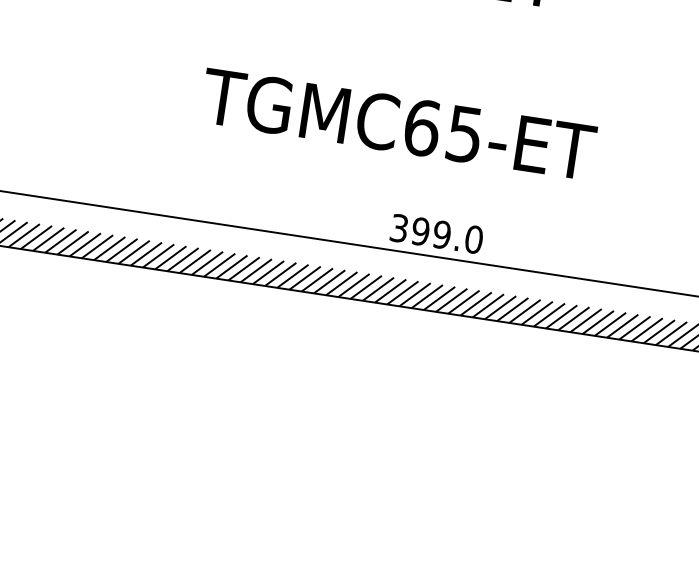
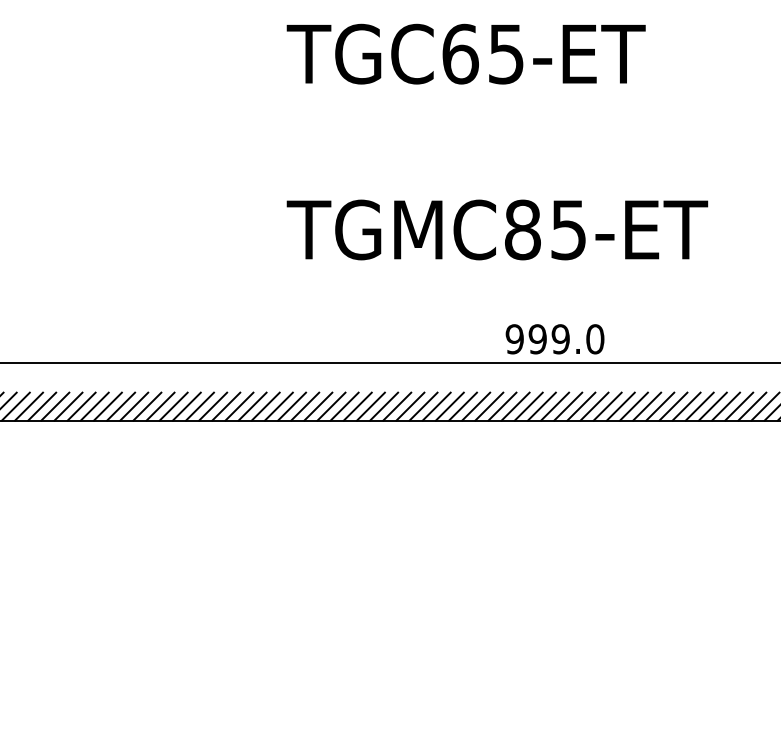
text: (422, 127) -> (523, 229), TGMC65-ET -> TGMC85-ET
text: (399, 228) -> (514, 339), 399.0 -> 999.0

